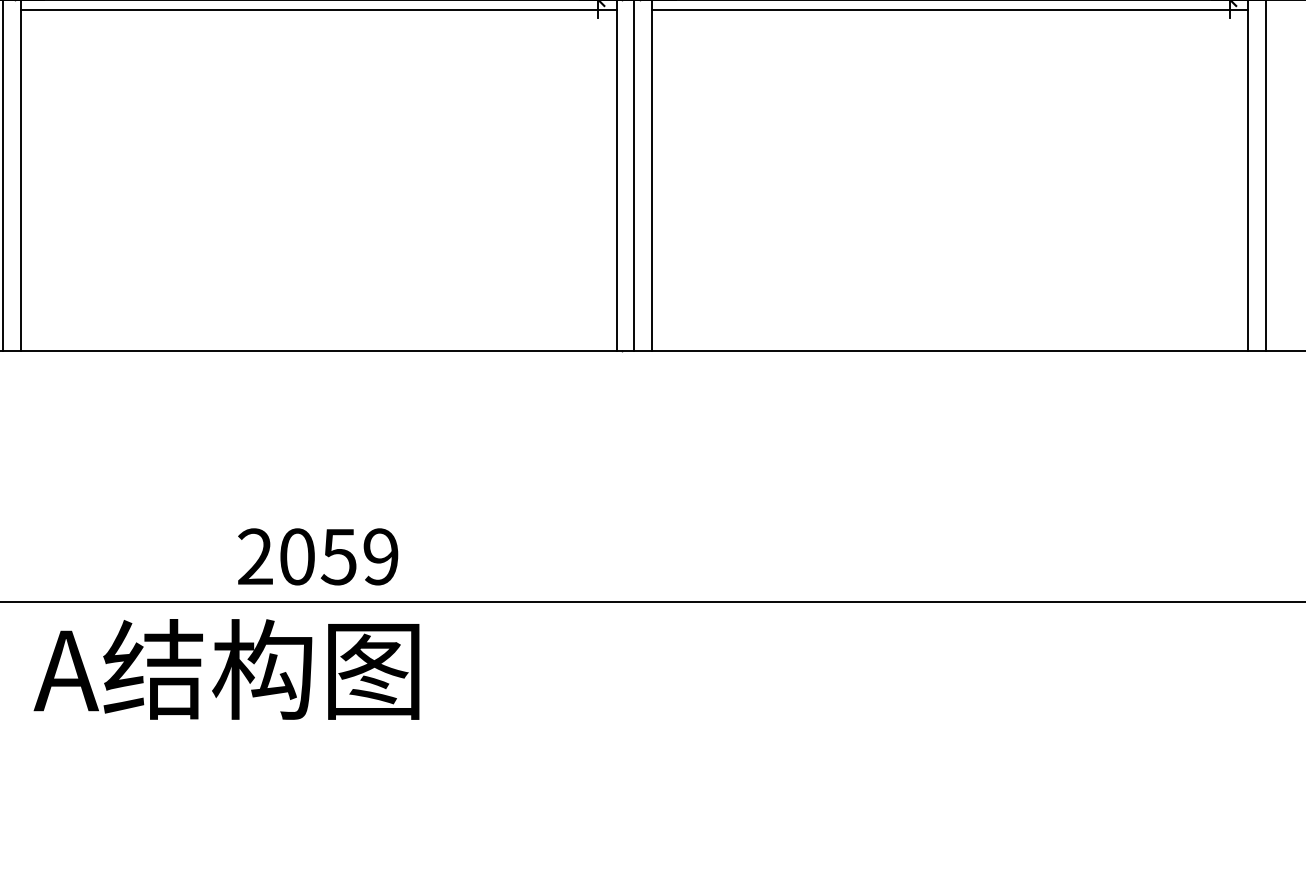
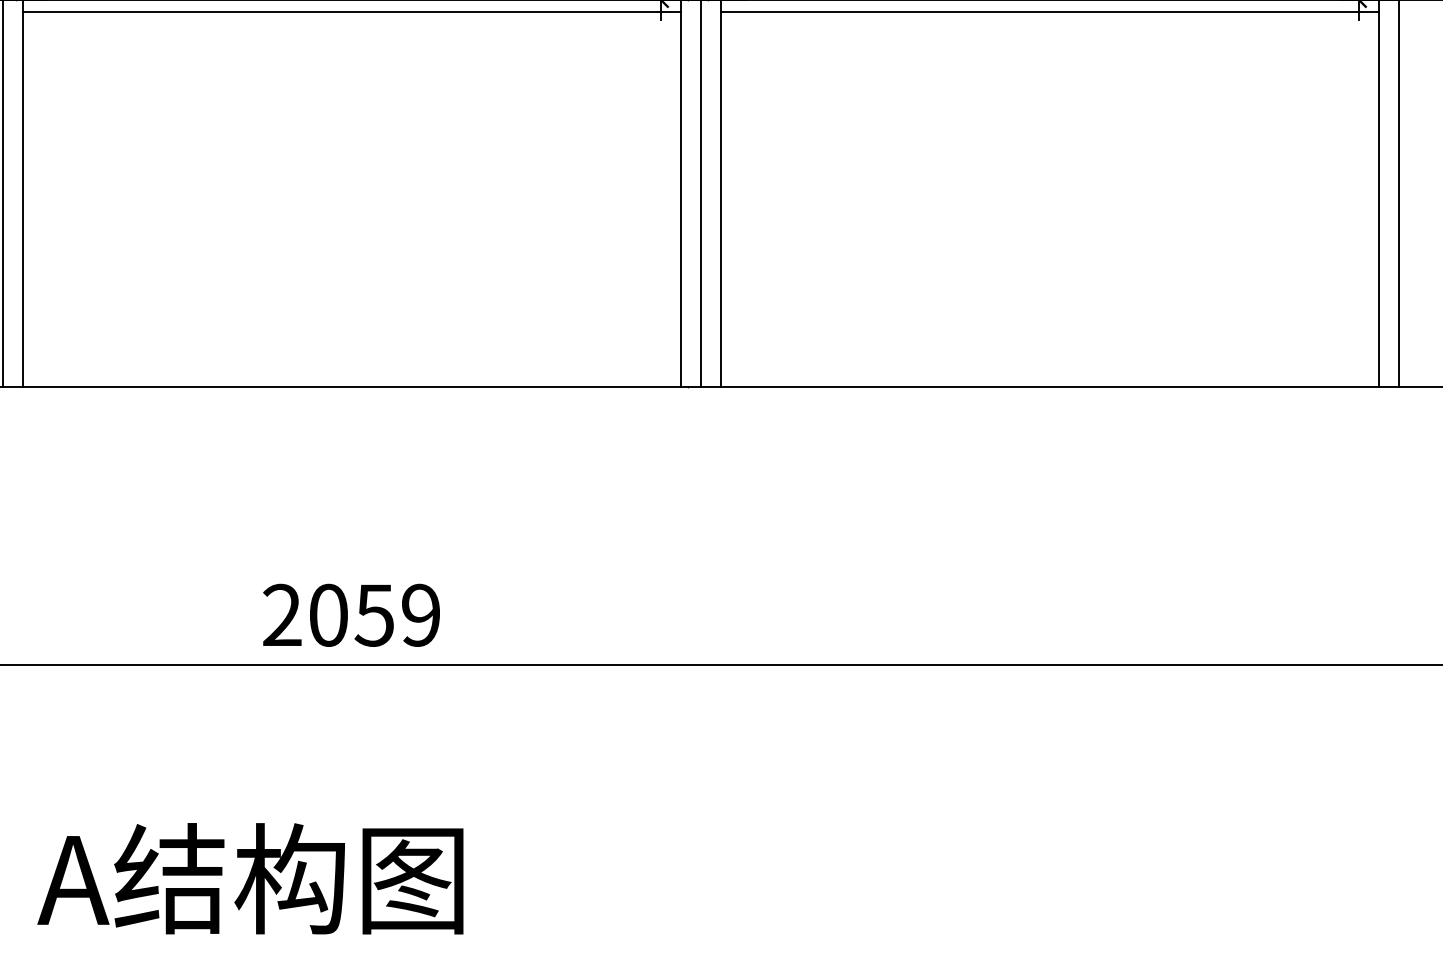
text: (226, 669) -> (250, 878), moved

